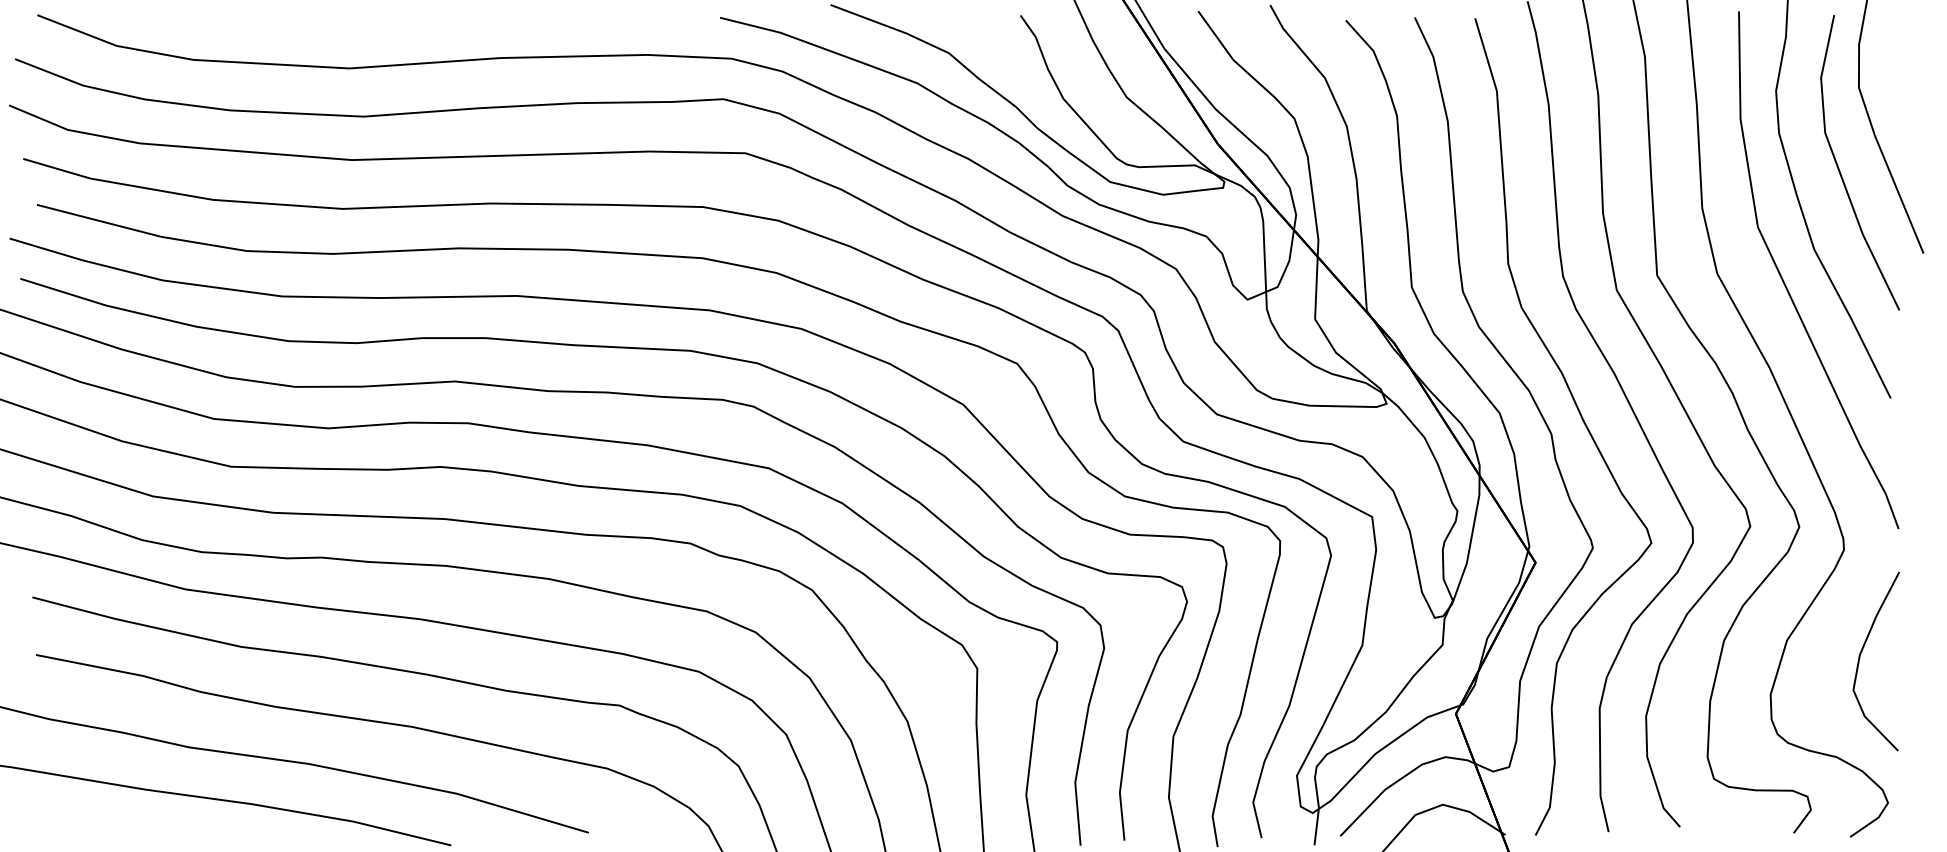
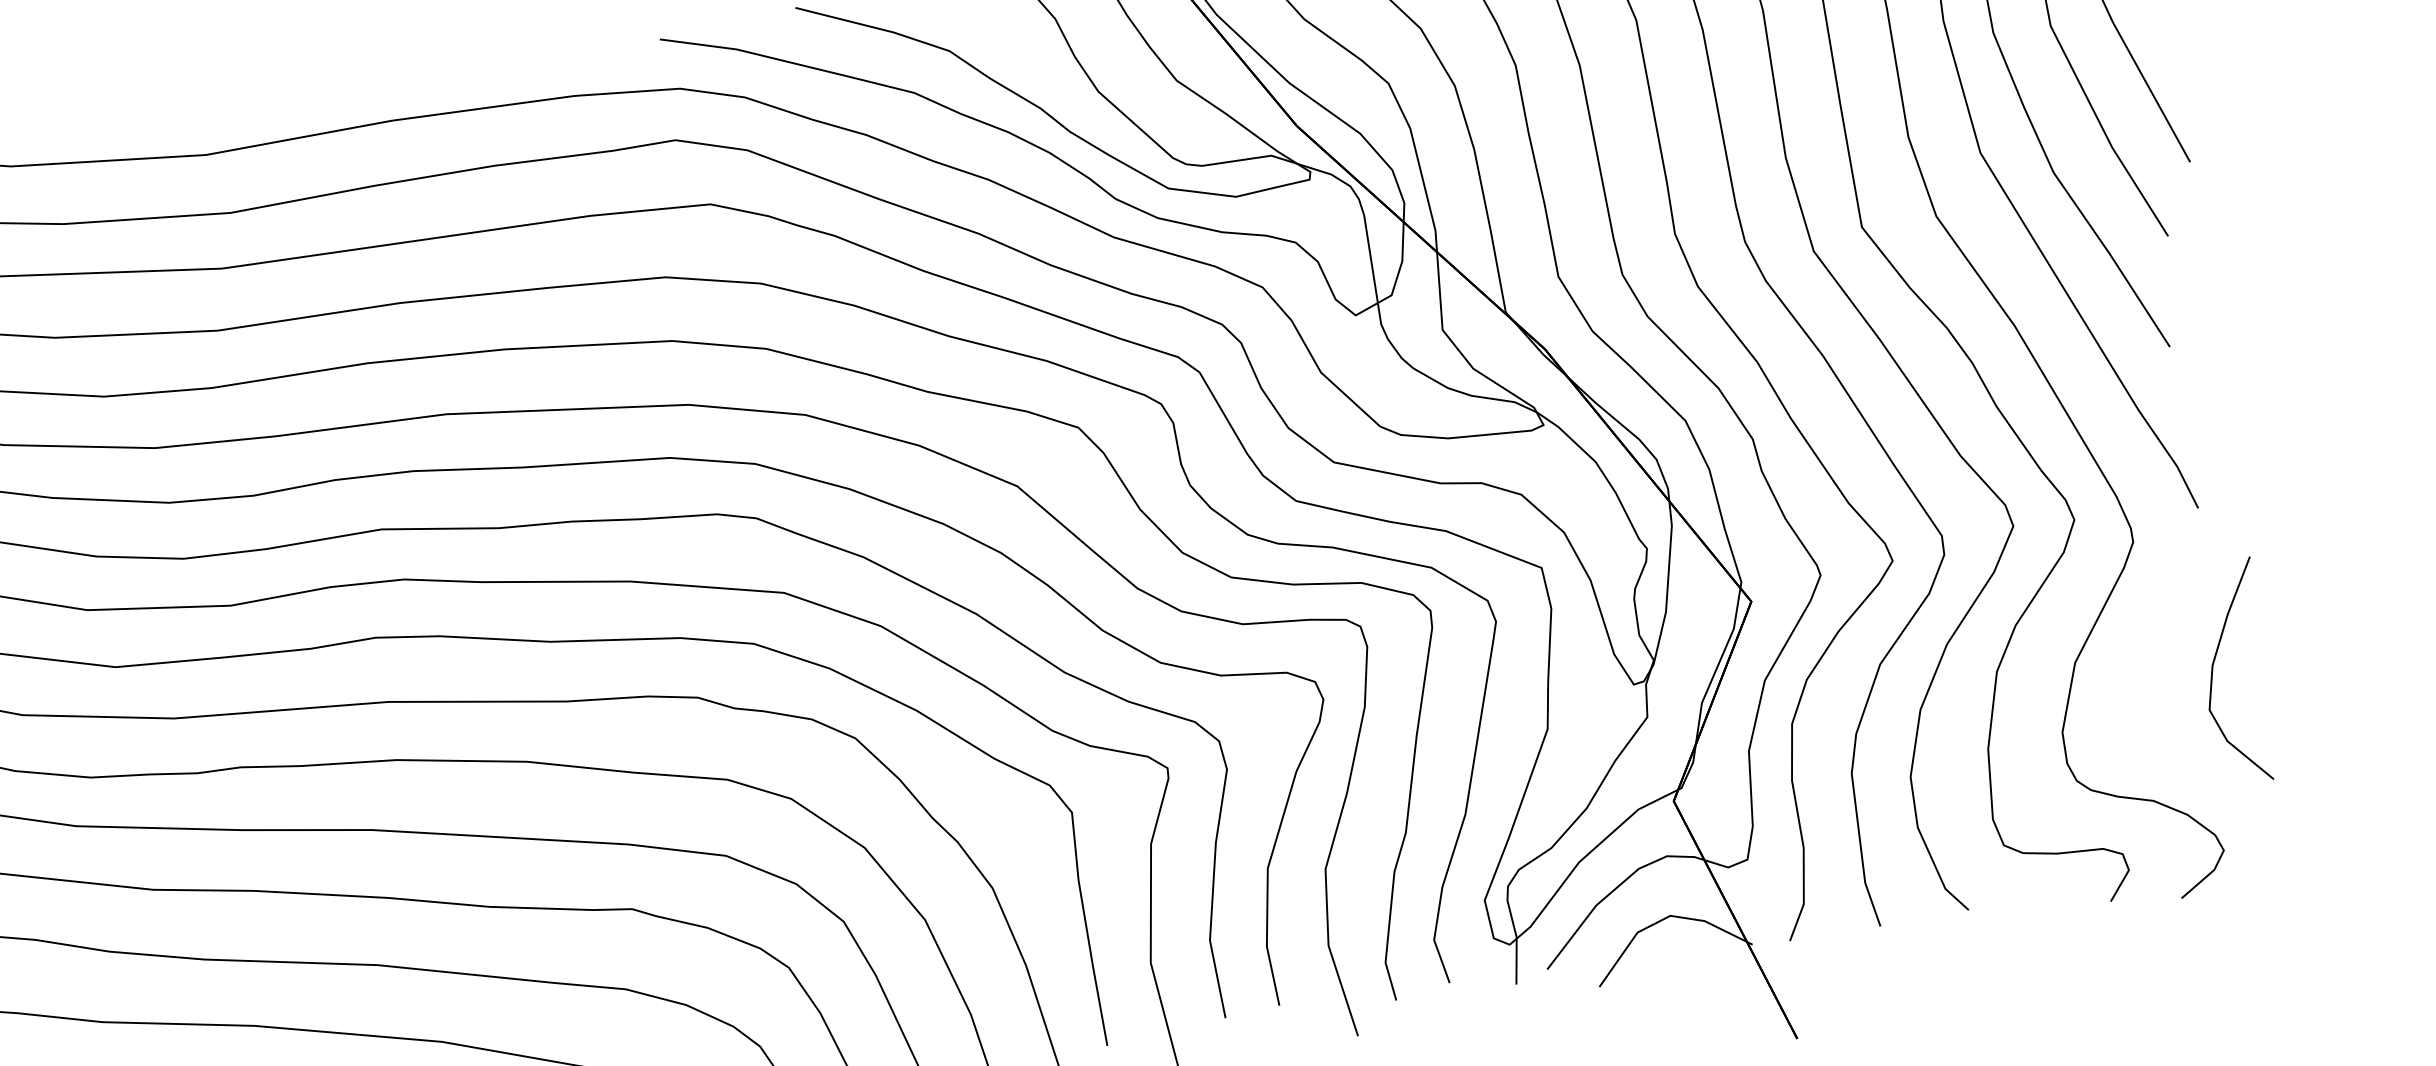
curve: (1860, 658) -> (2213, 669), moved

